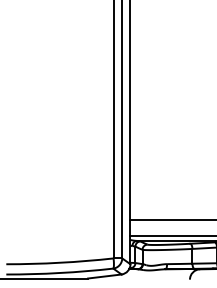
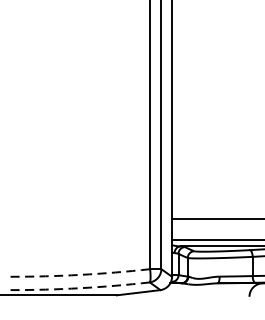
arc: (60, 262) -> (81, 274), solid -> dashed
arc: (59, 273) -> (79, 288), solid -> dashed

